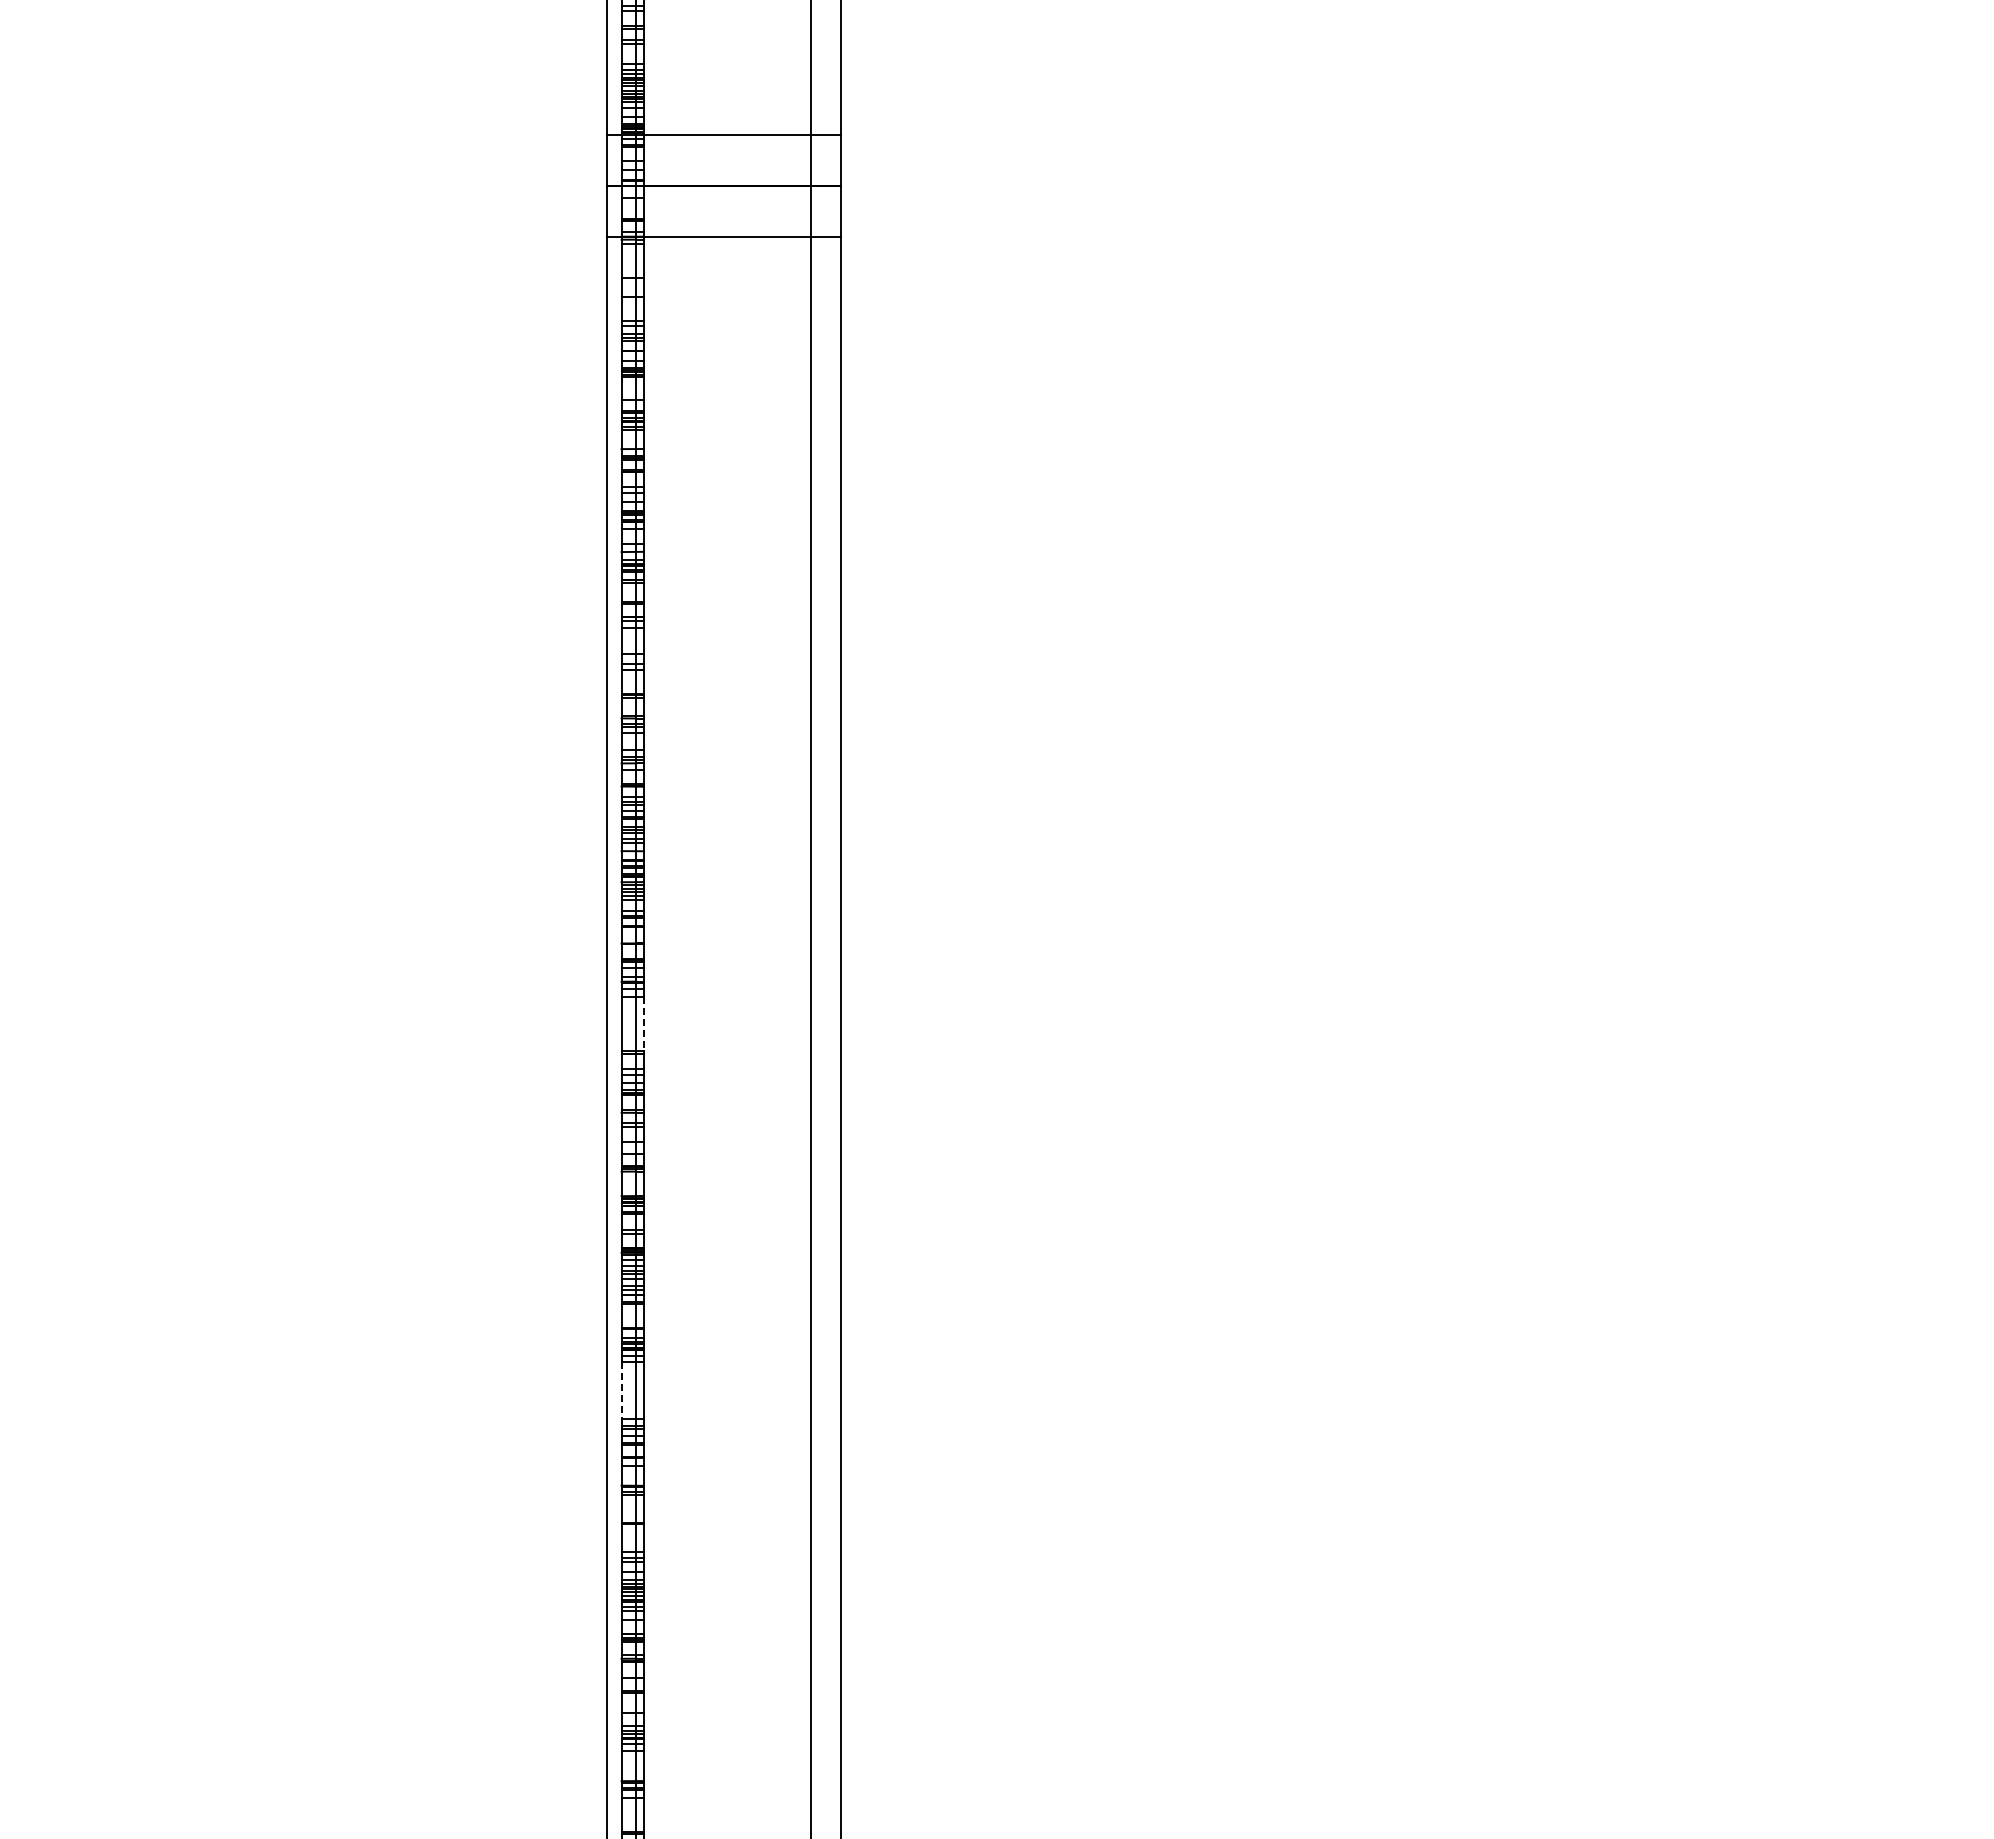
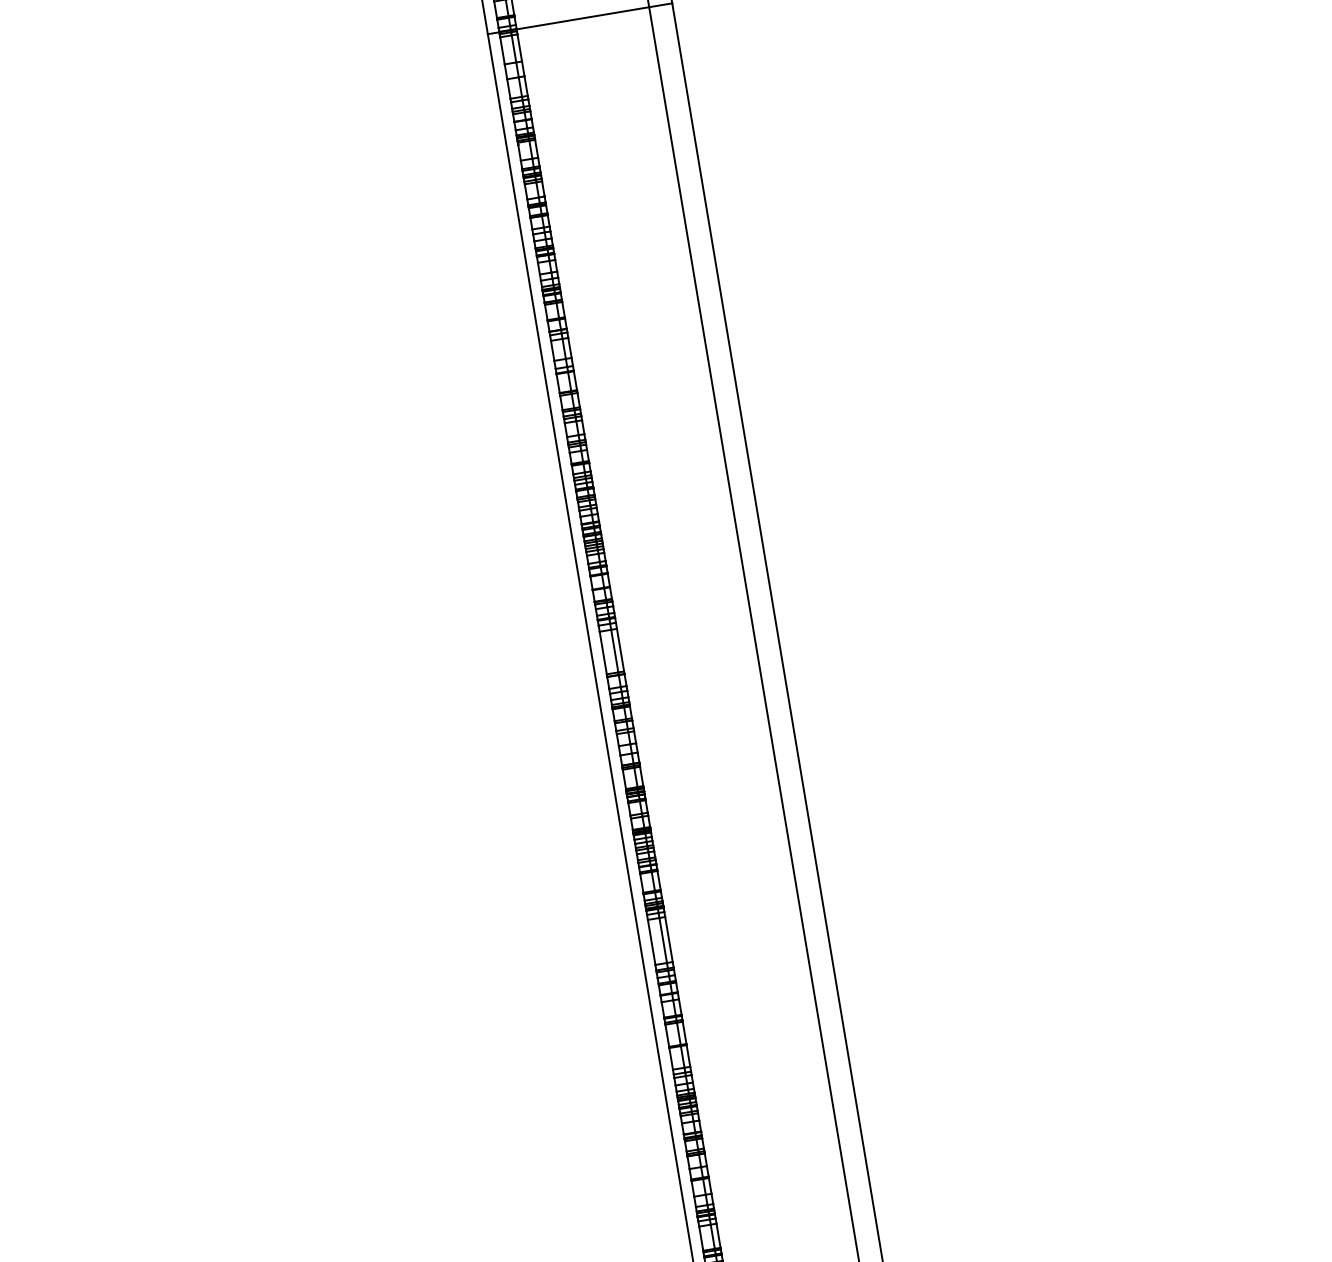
line: (643, 1023) -> (620, 649), dashed -> solid
line: (621, 1390) -> (651, 942), dashed -> solid

